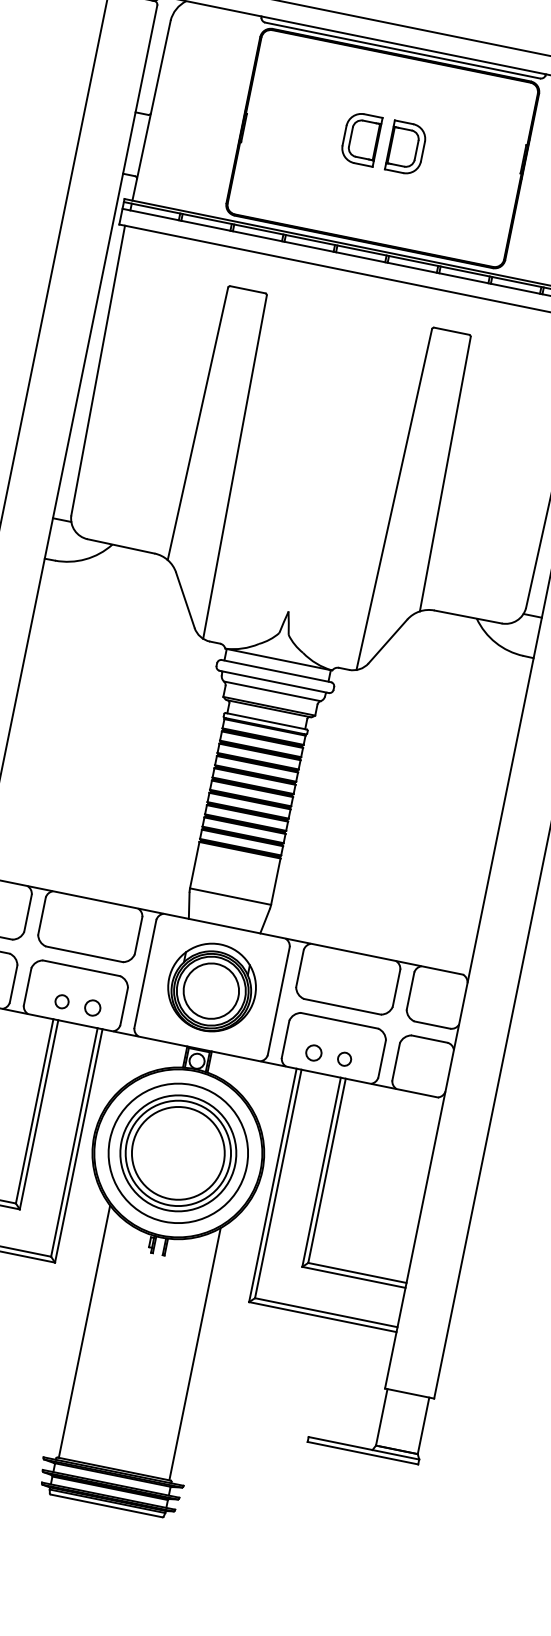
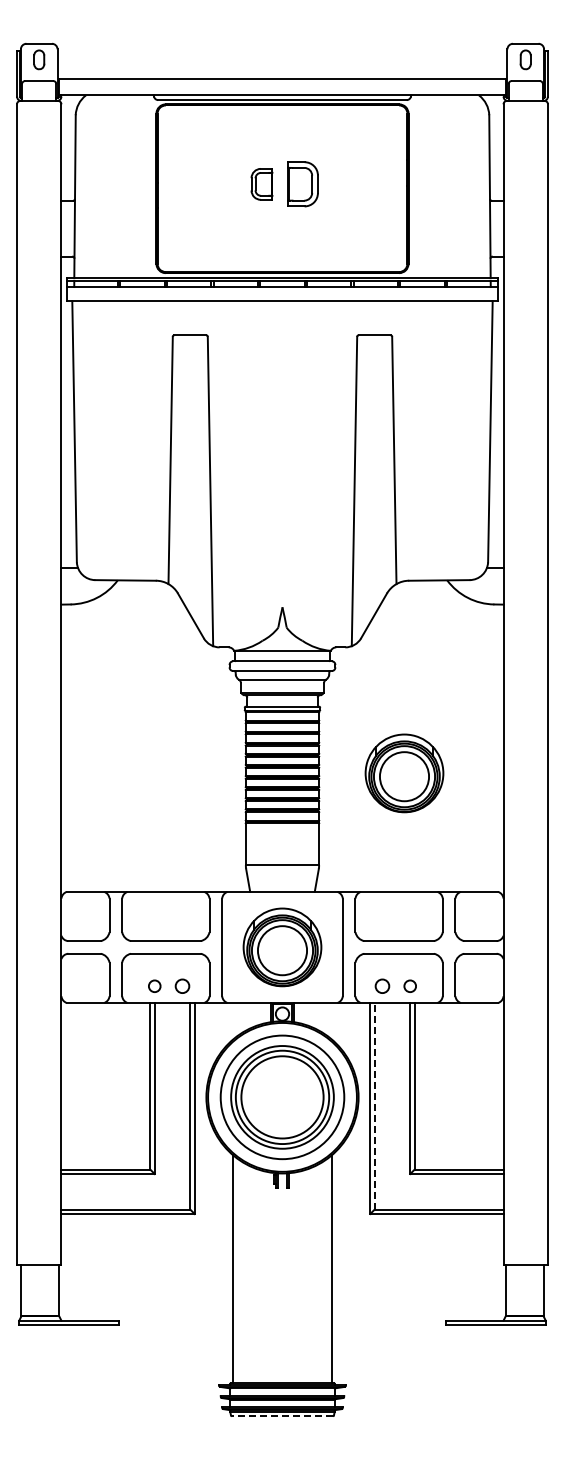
part: (360, 139) -> (261, 184), size x0.7
part: (386, 822) -> (404, 773), added
line: (278, 1183) -> (374, 1105), solid -> dashed
line: (105, 1506) -> (281, 1416), solid -> dashed

